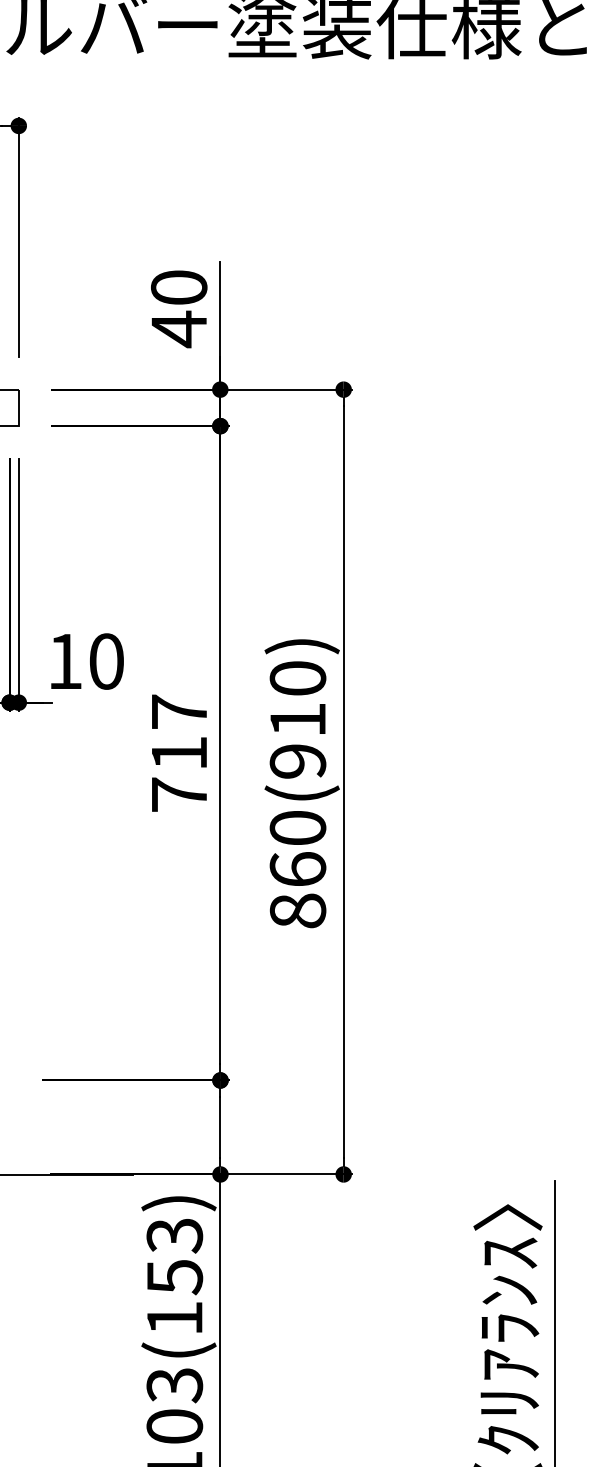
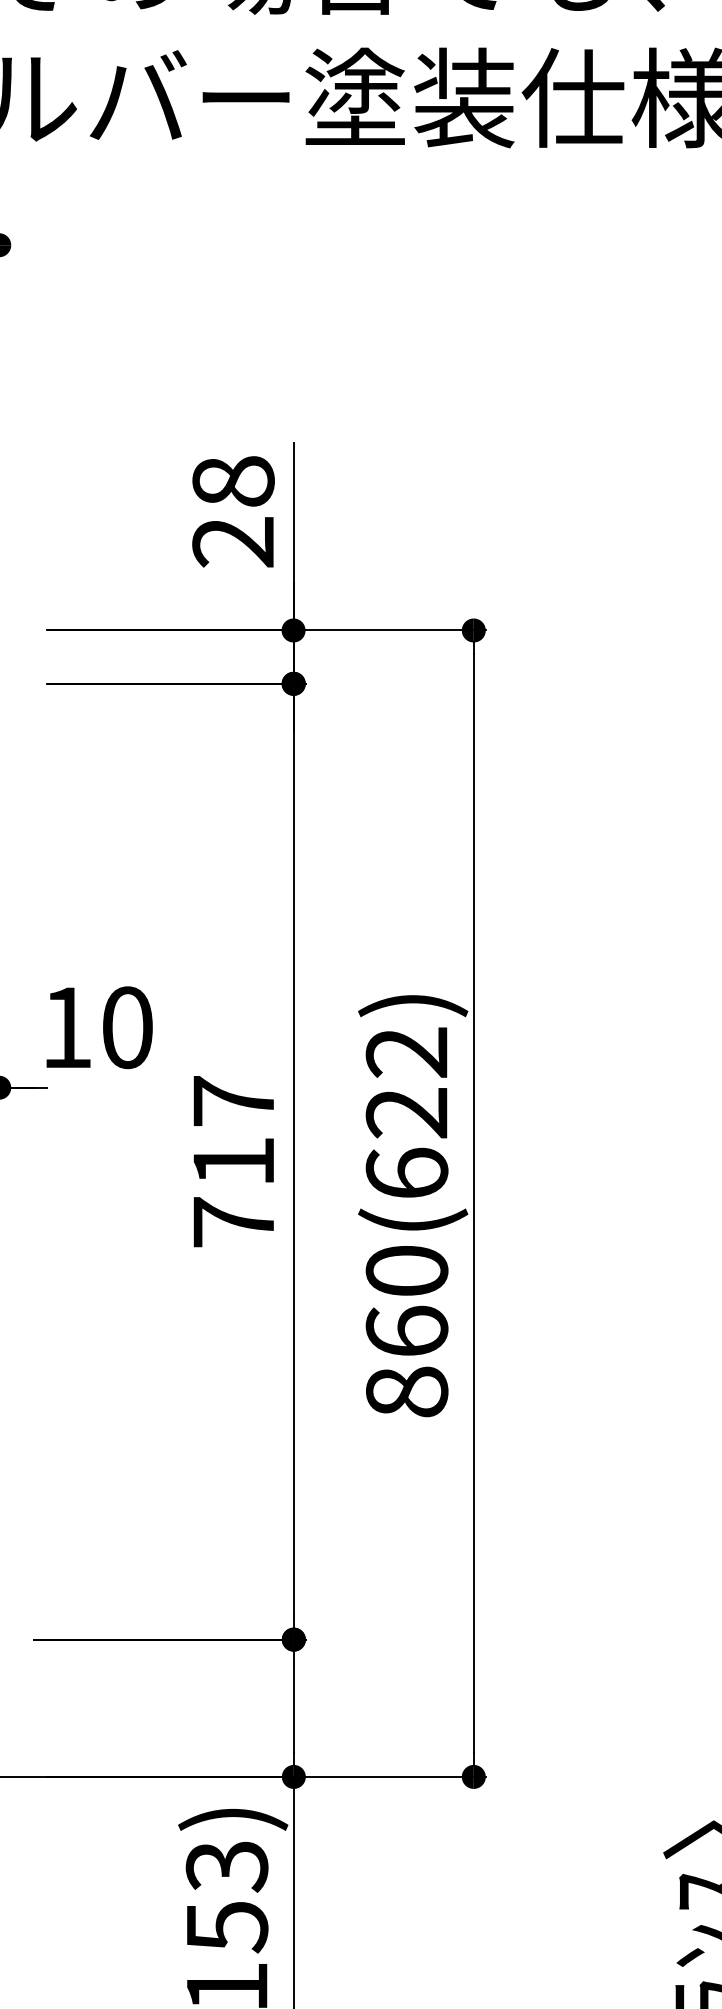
text: (179, 309) -> (233, 513), 40 -> 28
text: (297, 719) -> (406, 1112), 860(910) -> 860(622)

